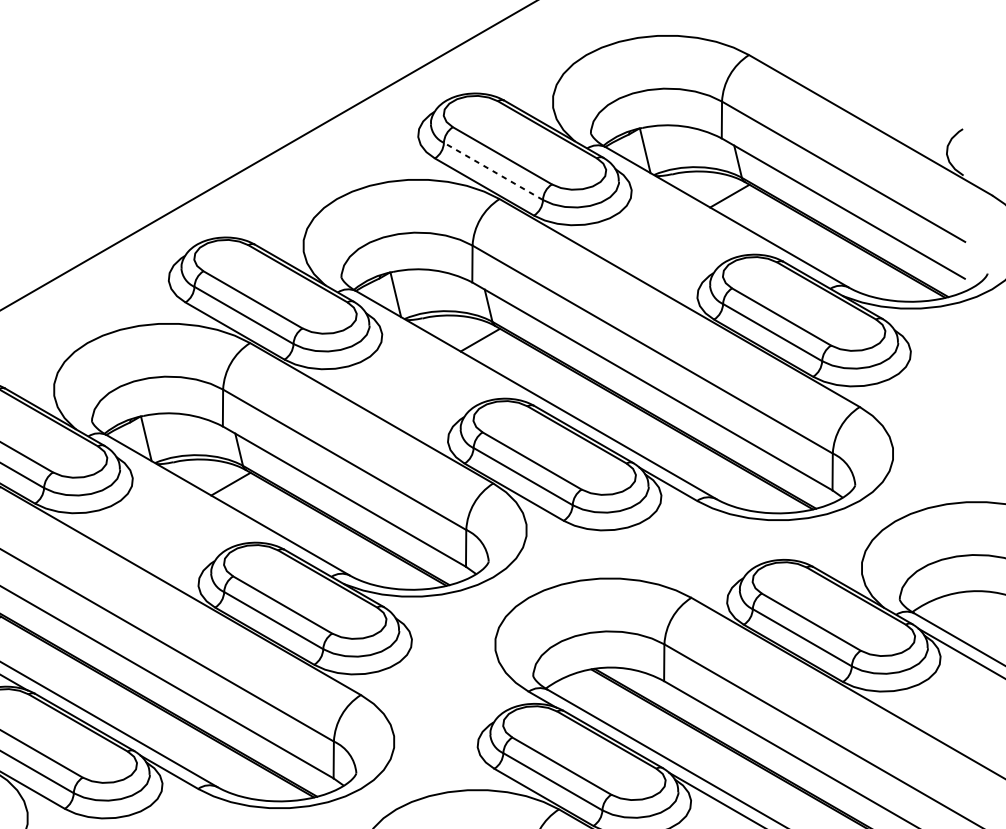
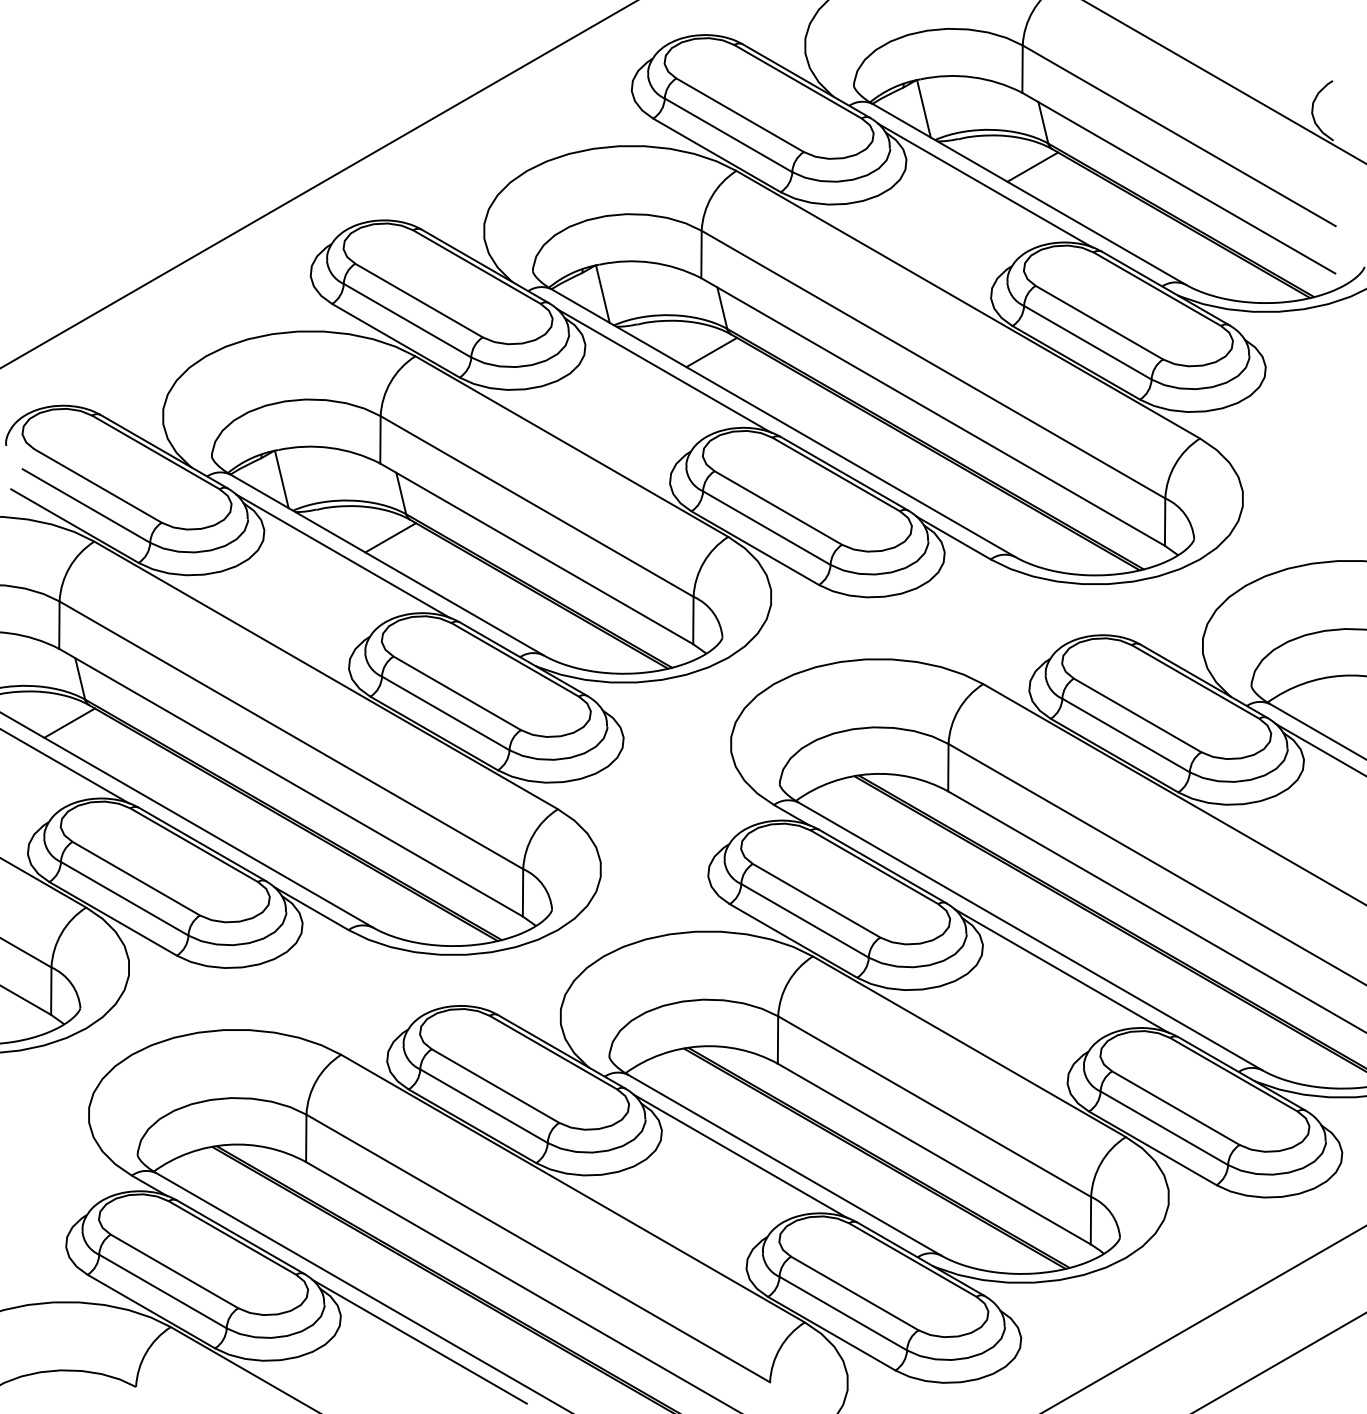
line: (493, 171) -> (728, 135), dashed -> solid
line: (693, 210) -> (985, 185), added
line: (443, 354) -> (664, 370), added
line: (194, 498) -> (343, 556), added

